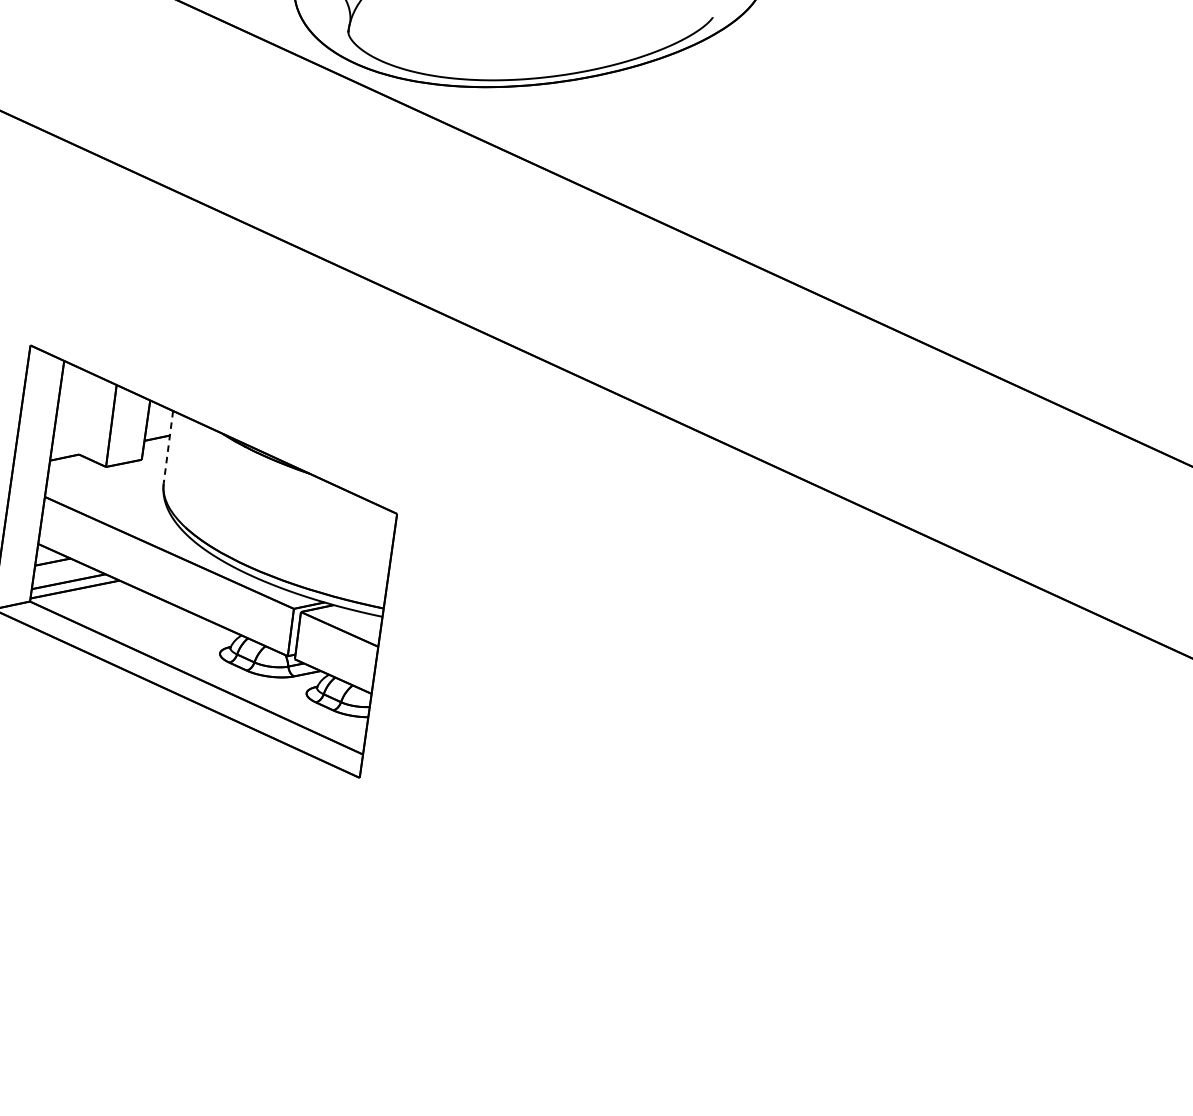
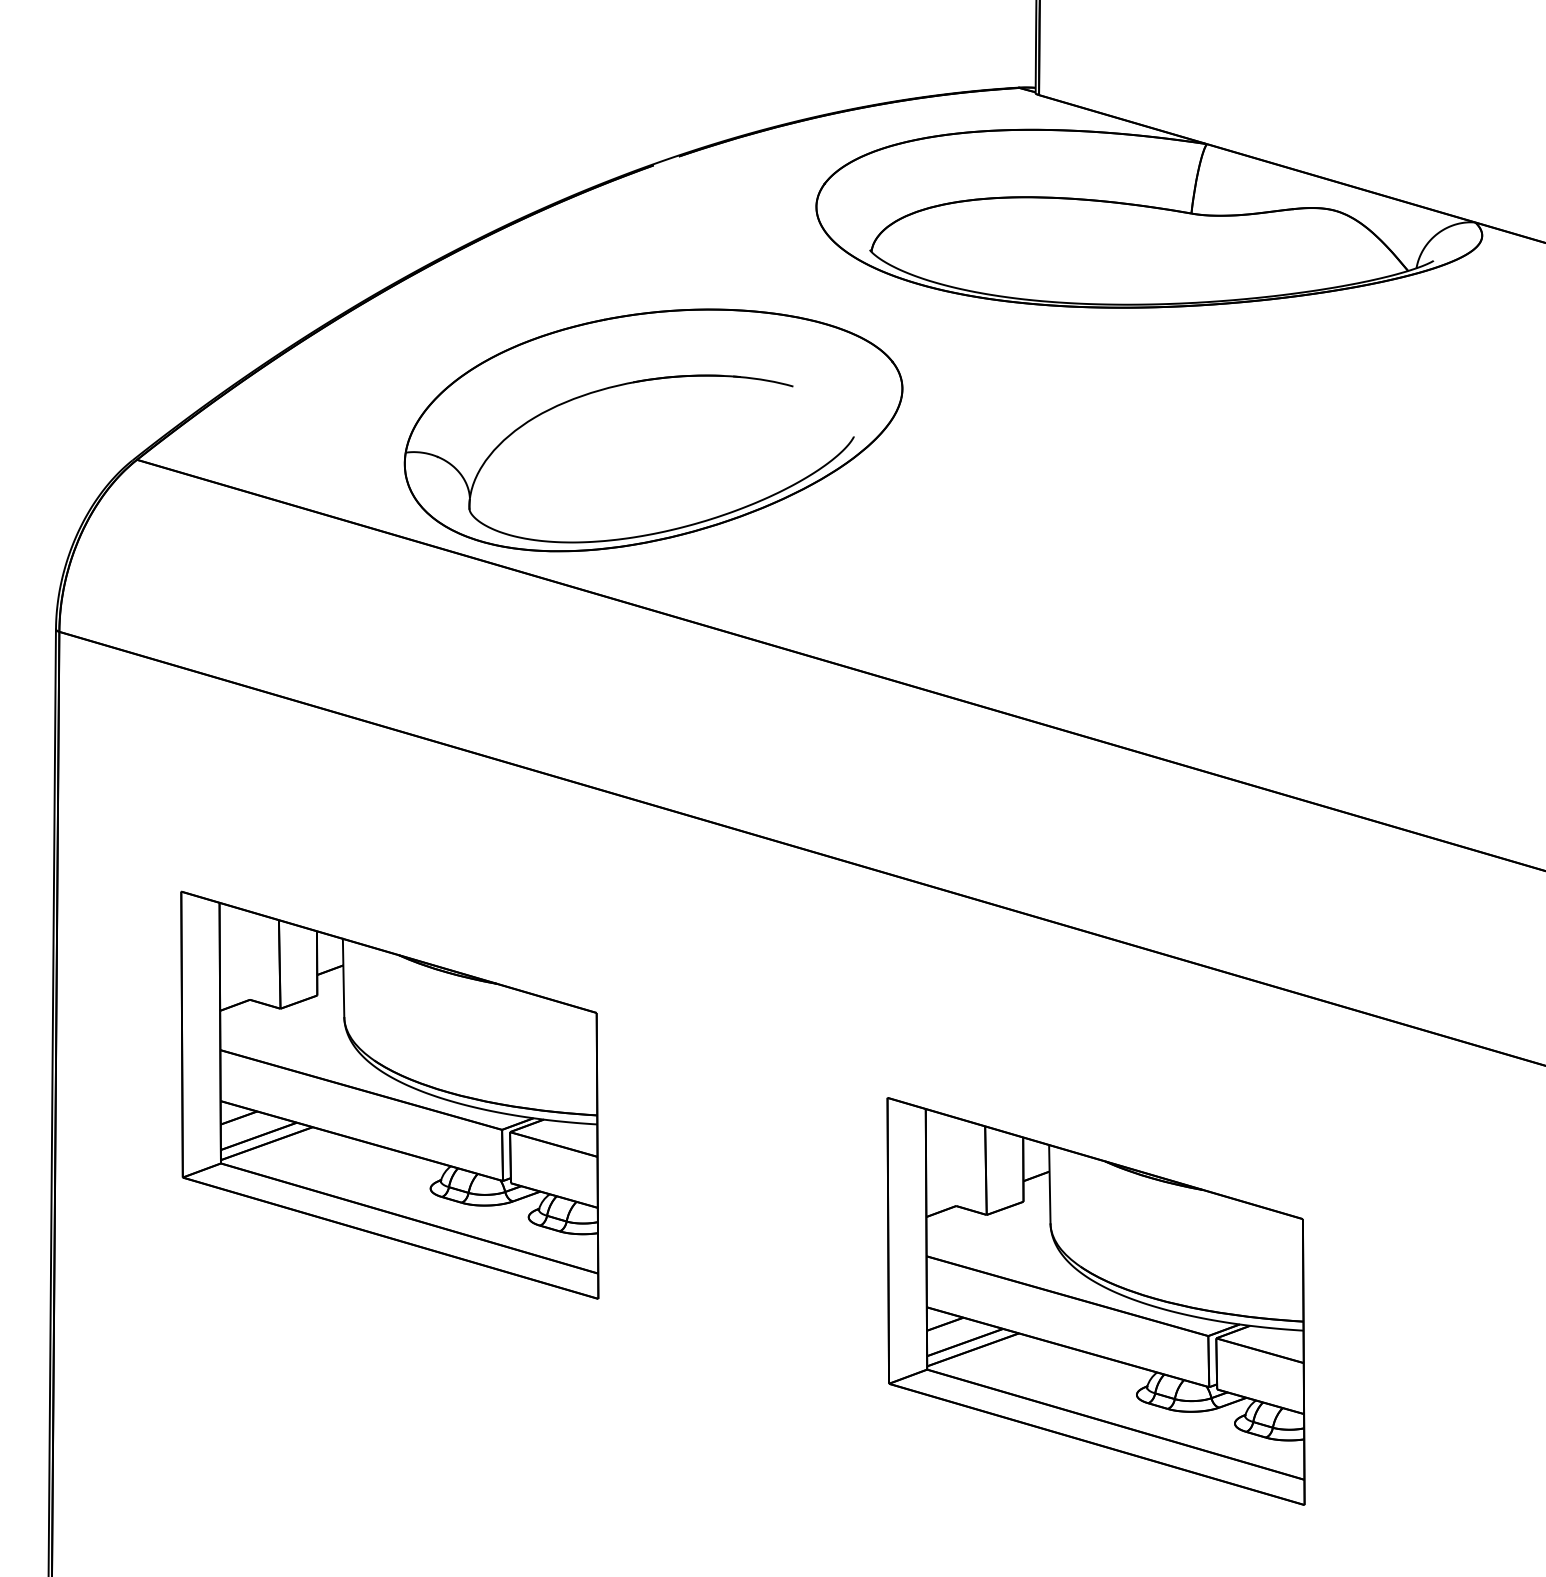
line: (168, 447) -> (343, 978), dashed -> solid
part: (817, 848) -> (1095, 1301), added

